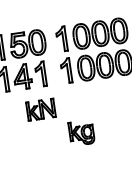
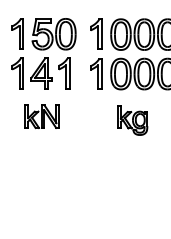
part: (40, 109) -> (41, 116), moved
part: (81, 133) -> (132, 120), moved

